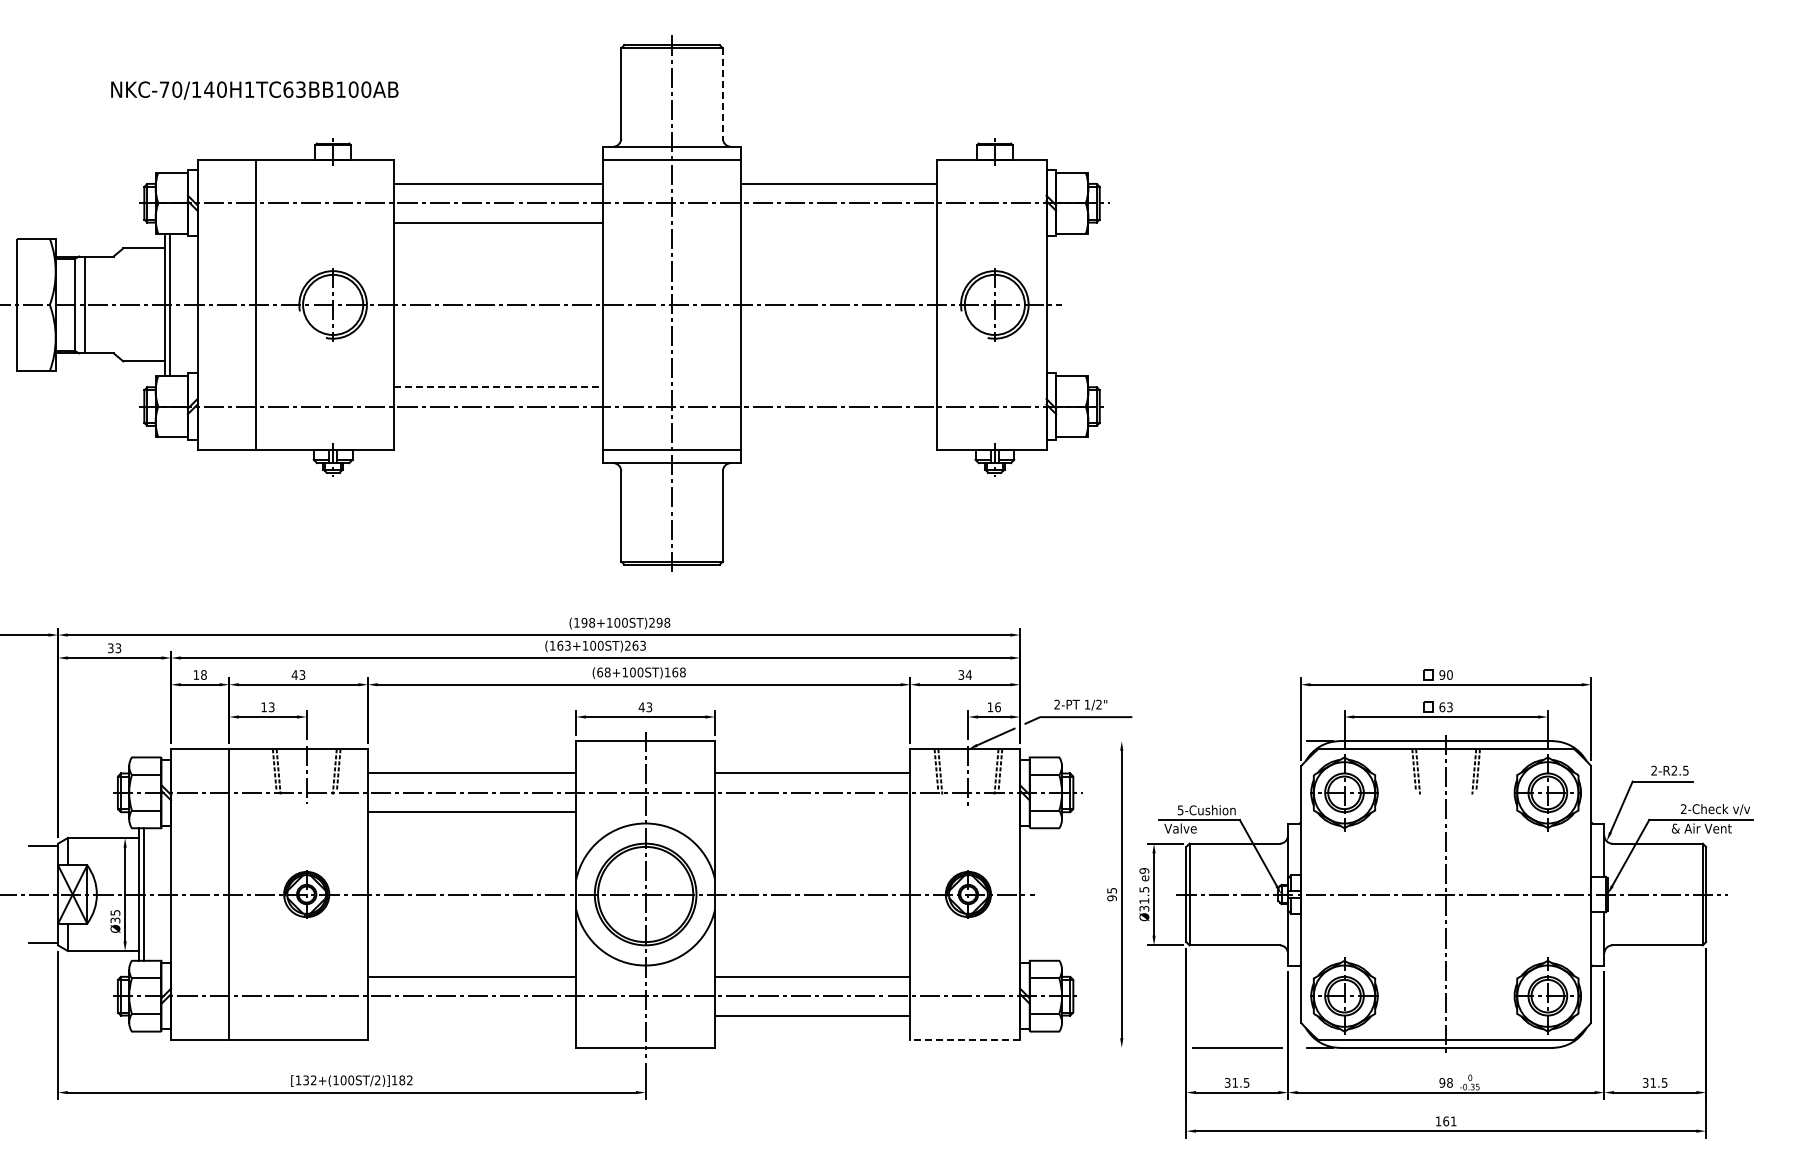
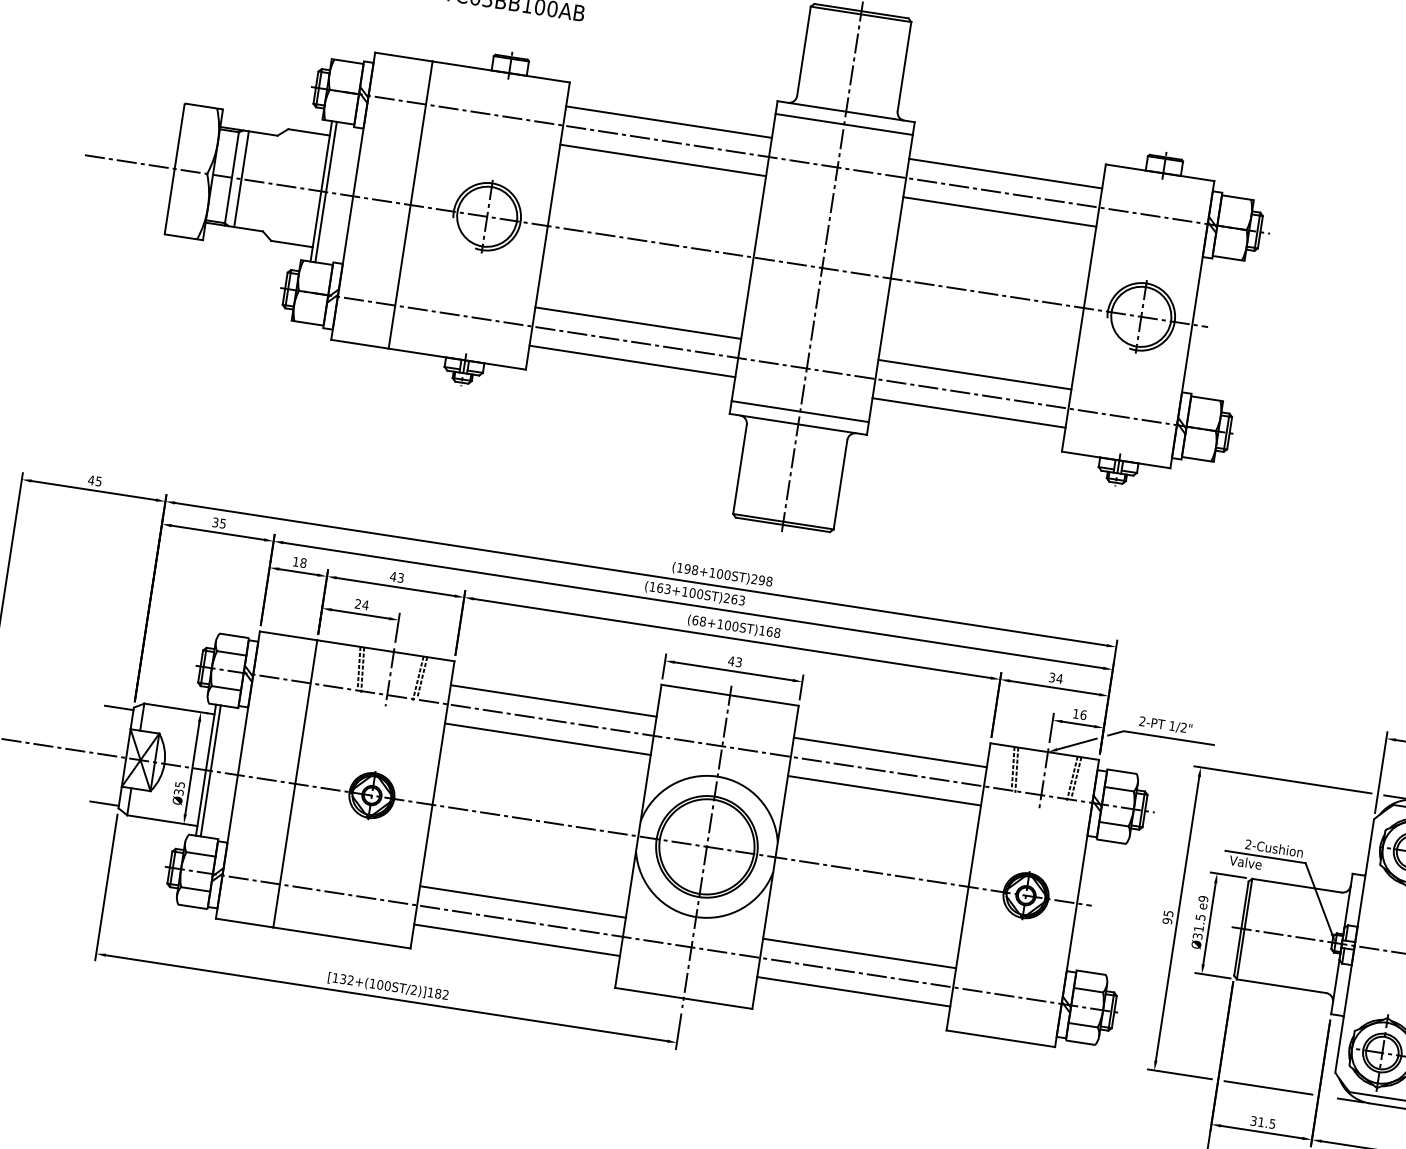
line: (722, 94) -> (903, 67), dashed -> solid
line: (838, 222) -> (999, 211), added
line: (499, 387) -> (639, 323), dashed -> solid
line: (838, 387) -> (974, 374), added
line: (498, 425) -> (632, 360), added
line: (838, 425) -> (968, 412), added
text: (118, 647) -> (223, 522), 33 -> 35
text: (267, 707) -> (361, 604), 13 -> 24
line: (1204, 741) -> (1282, 780), added
text: (1180, 810) -> (1248, 844), 5-Cushion -> 2-Cushion
line: (812, 812) -> (884, 791), added
line: (472, 1015) -> (517, 940), added
line: (965, 1039) -> (1001, 1038), dashed -> solid
line: (1147, 1047) -> (1179, 1073), added

